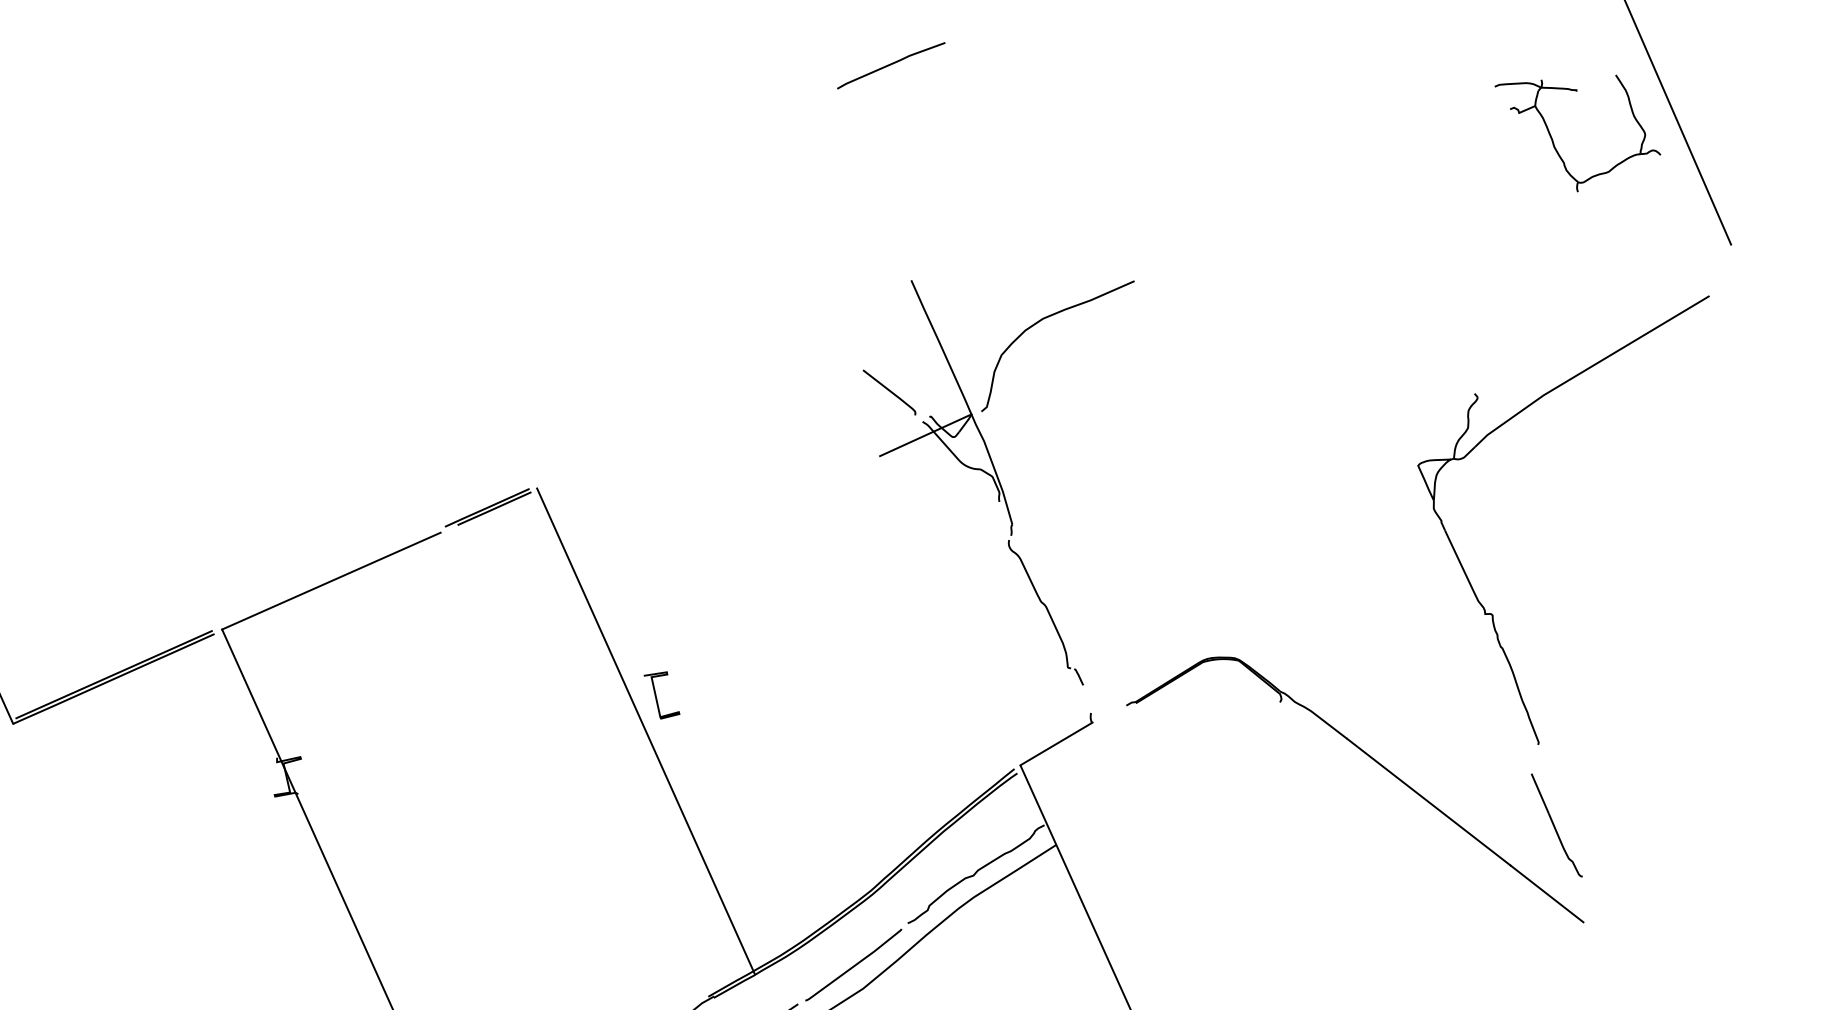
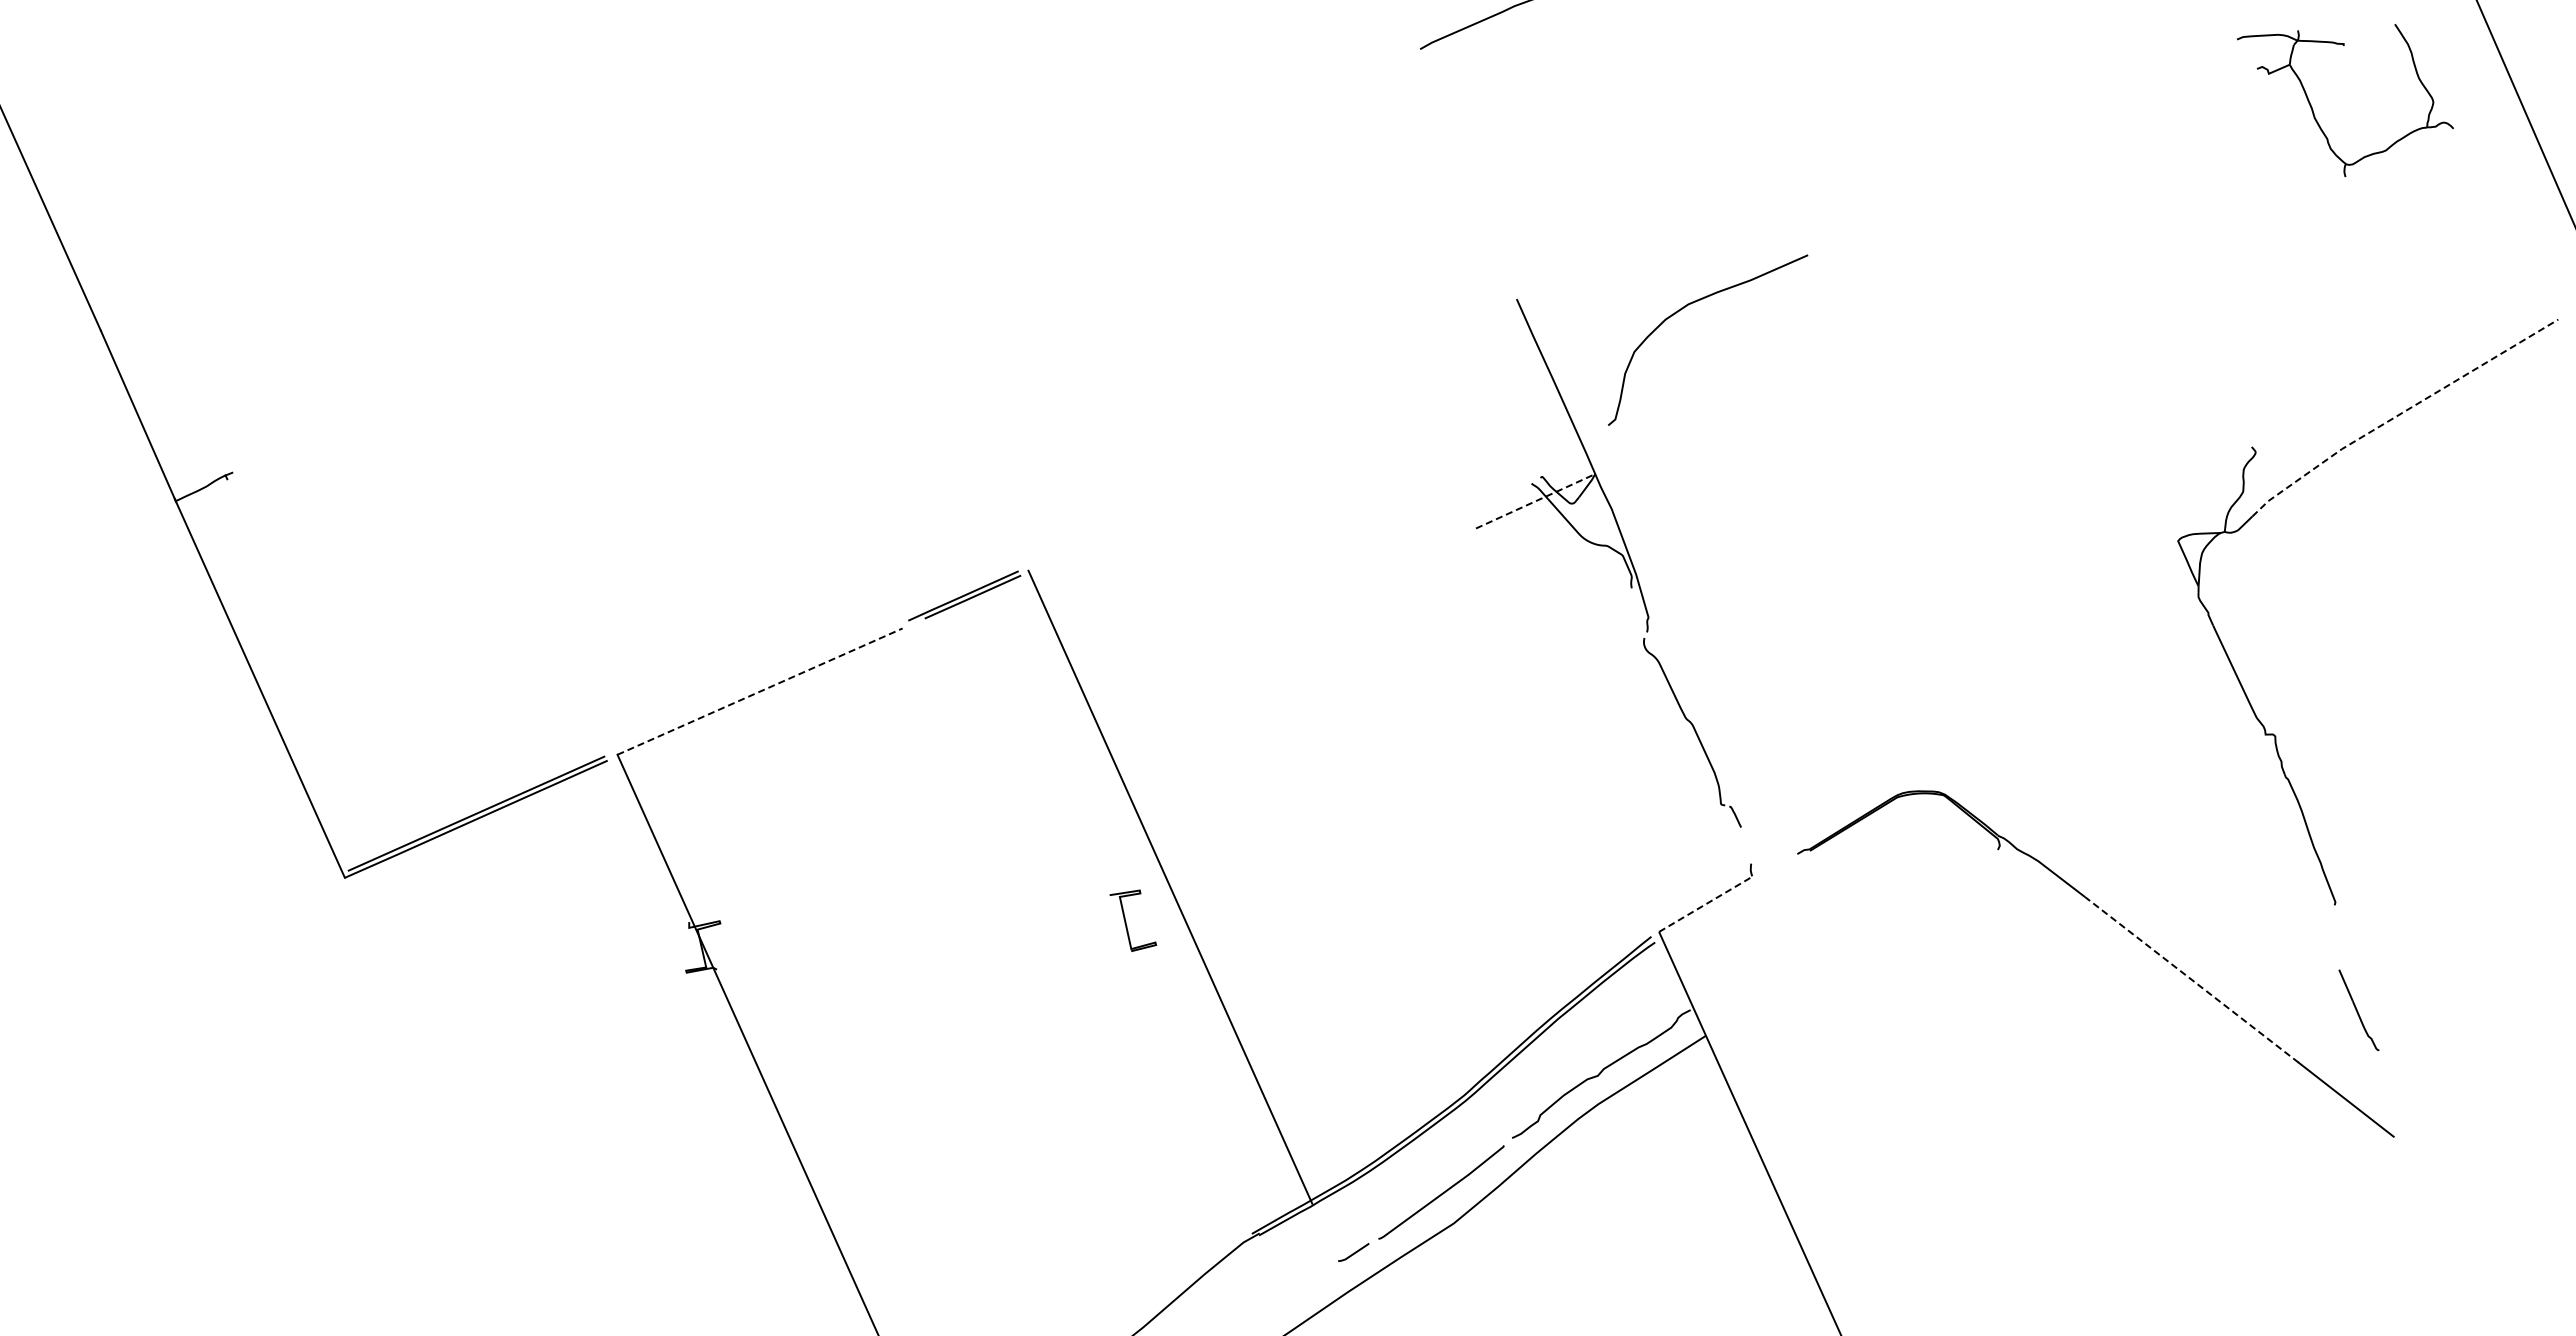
part: (1553, 140) -> (2313, 109), moved
curve: (1045, 318) -> (1691, 304), moved
line: (1588, 367) -> (2400, 413), solid -> dashed
curve: (889, 391) -> (1488, 444), removed
line: (925, 435) -> (1535, 501), solid -> dashed
line: (331, 581) -> (760, 691), solid -> dashed
curve: (656, 696) -> (1126, 921), moved
line: (1056, 744) -> (1706, 904), solid -> dashed
line: (1428, 801) -> (2191, 979), solid -> dashed
part: (1556, 824) -> (2358, 1009), size x0.6

